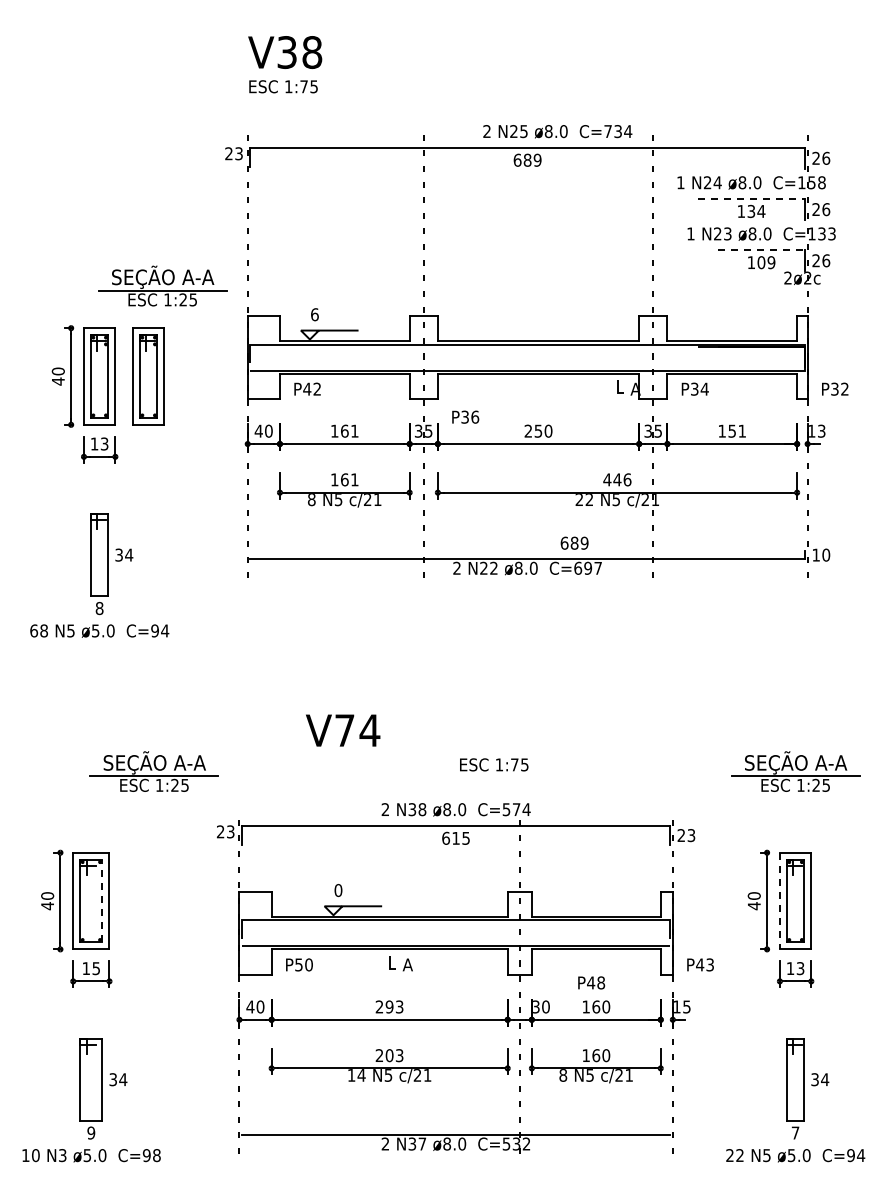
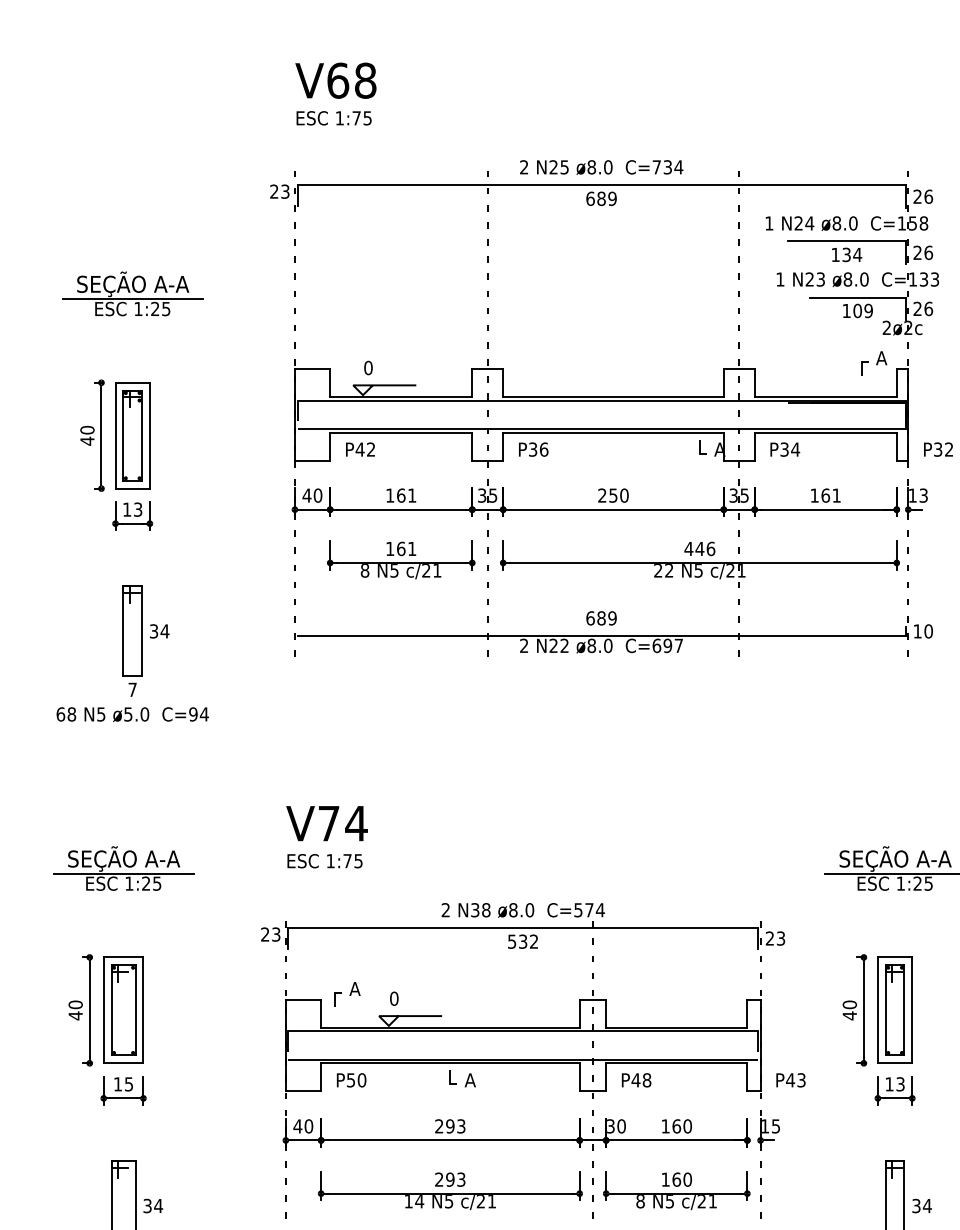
text: (287, 52) -> (338, 80), V38 -> V68
text: (557, 131) -> (601, 167), moved
line: (751, 199) -> (846, 241), dashed -> solid
line: (761, 250) -> (857, 297), dashed -> solid
part: (162, 285) -> (132, 293), moved
part: (776, 310) -> (874, 363), added
text: (314, 314) -> (368, 367), 6 -> 0
part: (148, 376) -> (186, 435), removed
text: (465, 416) -> (533, 448), moved
text: (732, 430) -> (825, 494), 151 -> 161
text: (574, 542) -> (601, 617), moved
text: (99, 608) -> (132, 689), 8 -> 7
text: (343, 730) -> (327, 823), moved
text: (494, 764) -> (325, 860), moved
part: (153, 771) -> (122, 868), moved
text: (455, 837) -> (522, 940), 615 -> 532
part: (295, 886) -> (347, 994), added
line: (102, 900) -> (135, 1009), dashed -> solid
line: (779, 901) -> (877, 1010), dashed -> solid
text: (591, 982) -> (636, 1079), moved
text: (389, 1055) -> (450, 1179), 203 -> 293

